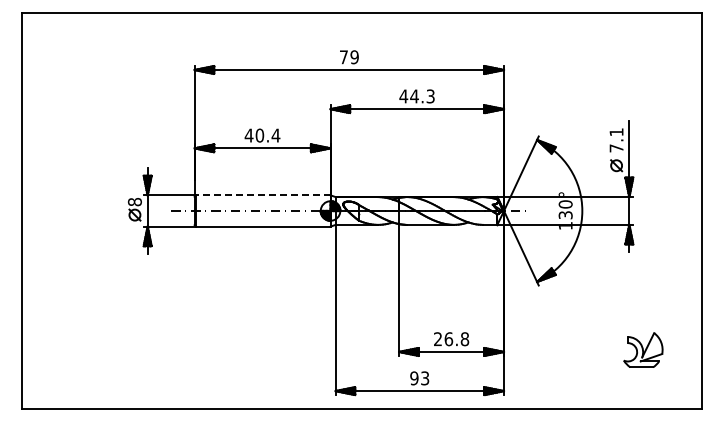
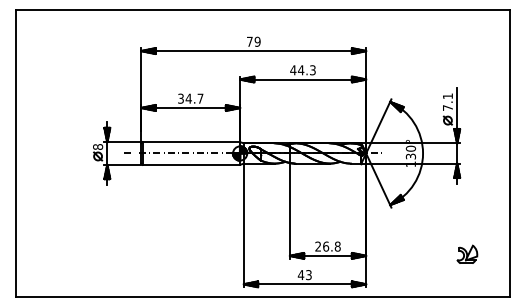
text: (262, 135) -> (190, 98), 40.4 -> 34.7
line: (262, 195) -> (190, 142), dashed -> solid
part: (642, 349) -> (466, 254), size x0.71
text: (414, 378) -> (301, 275), 93 -> 43

